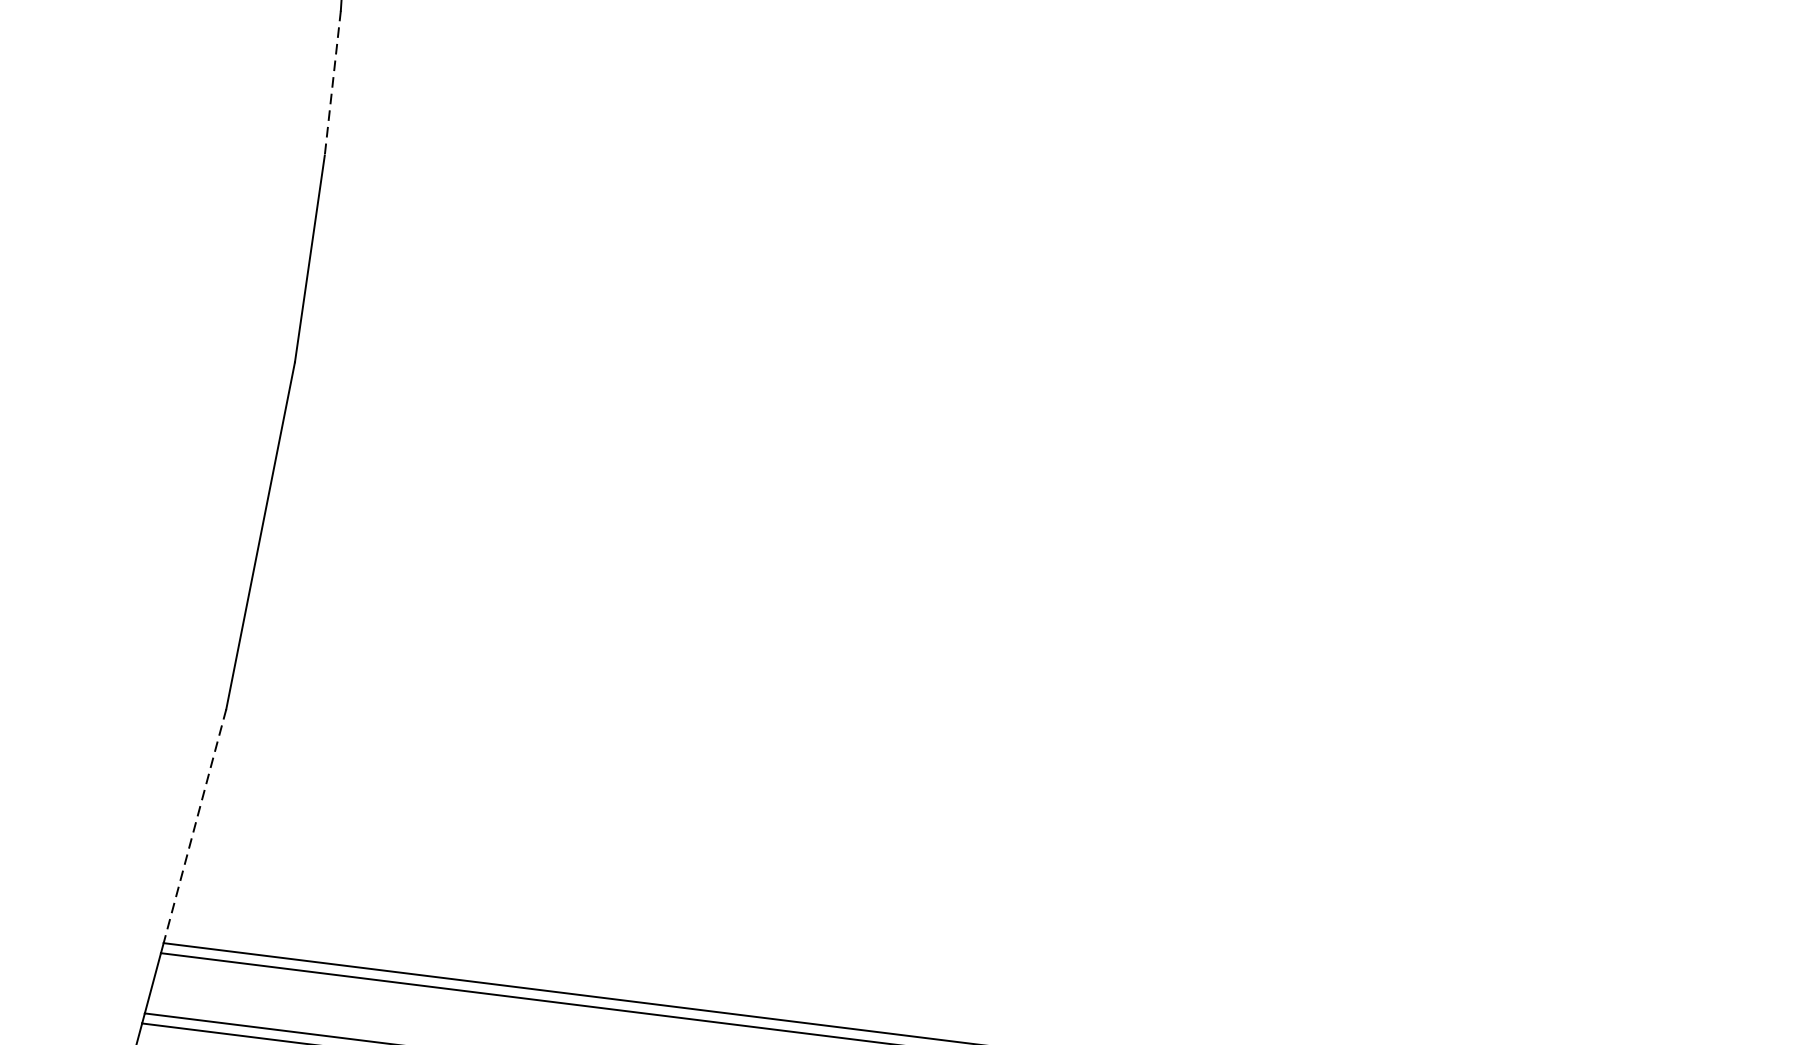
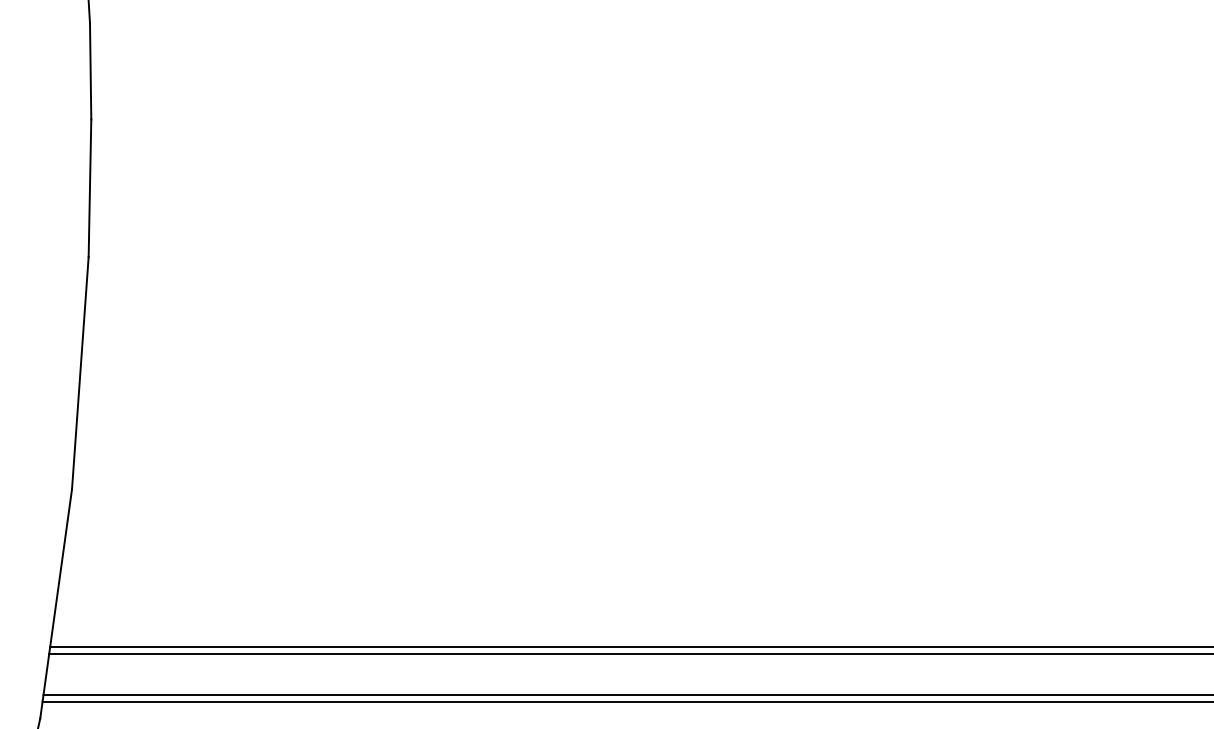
line: (332, 82) -> (90, 71), dashed -> solid
line: (195, 826) -> (61, 568), dashed -> solid

